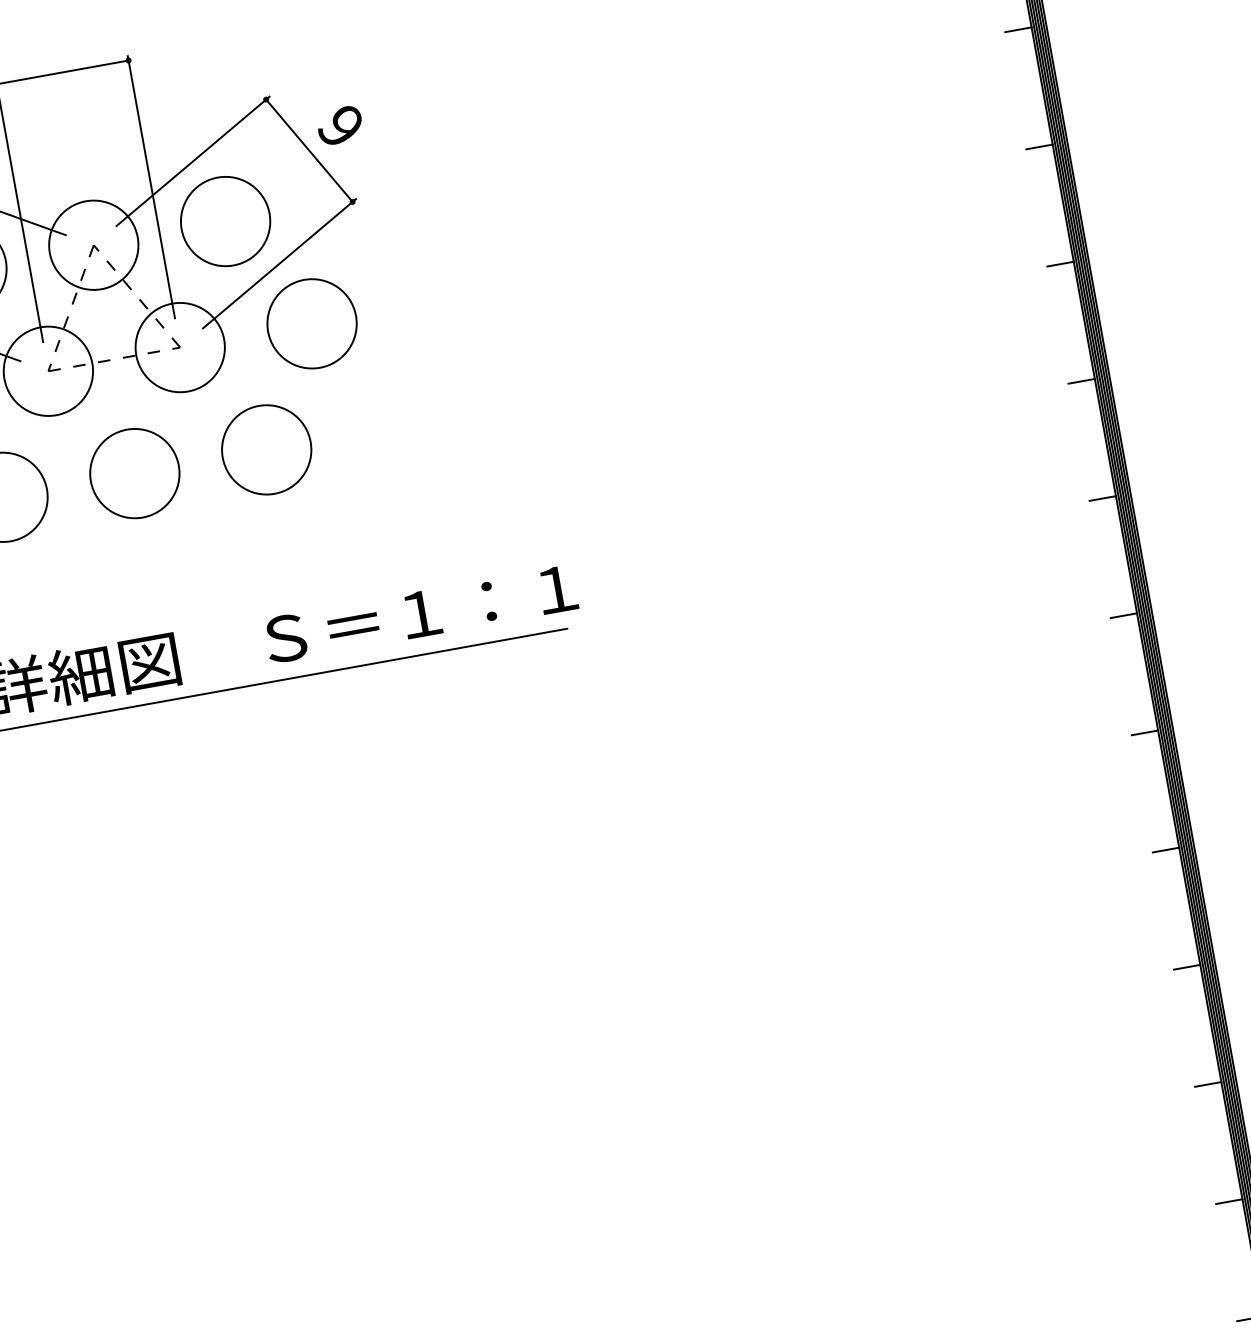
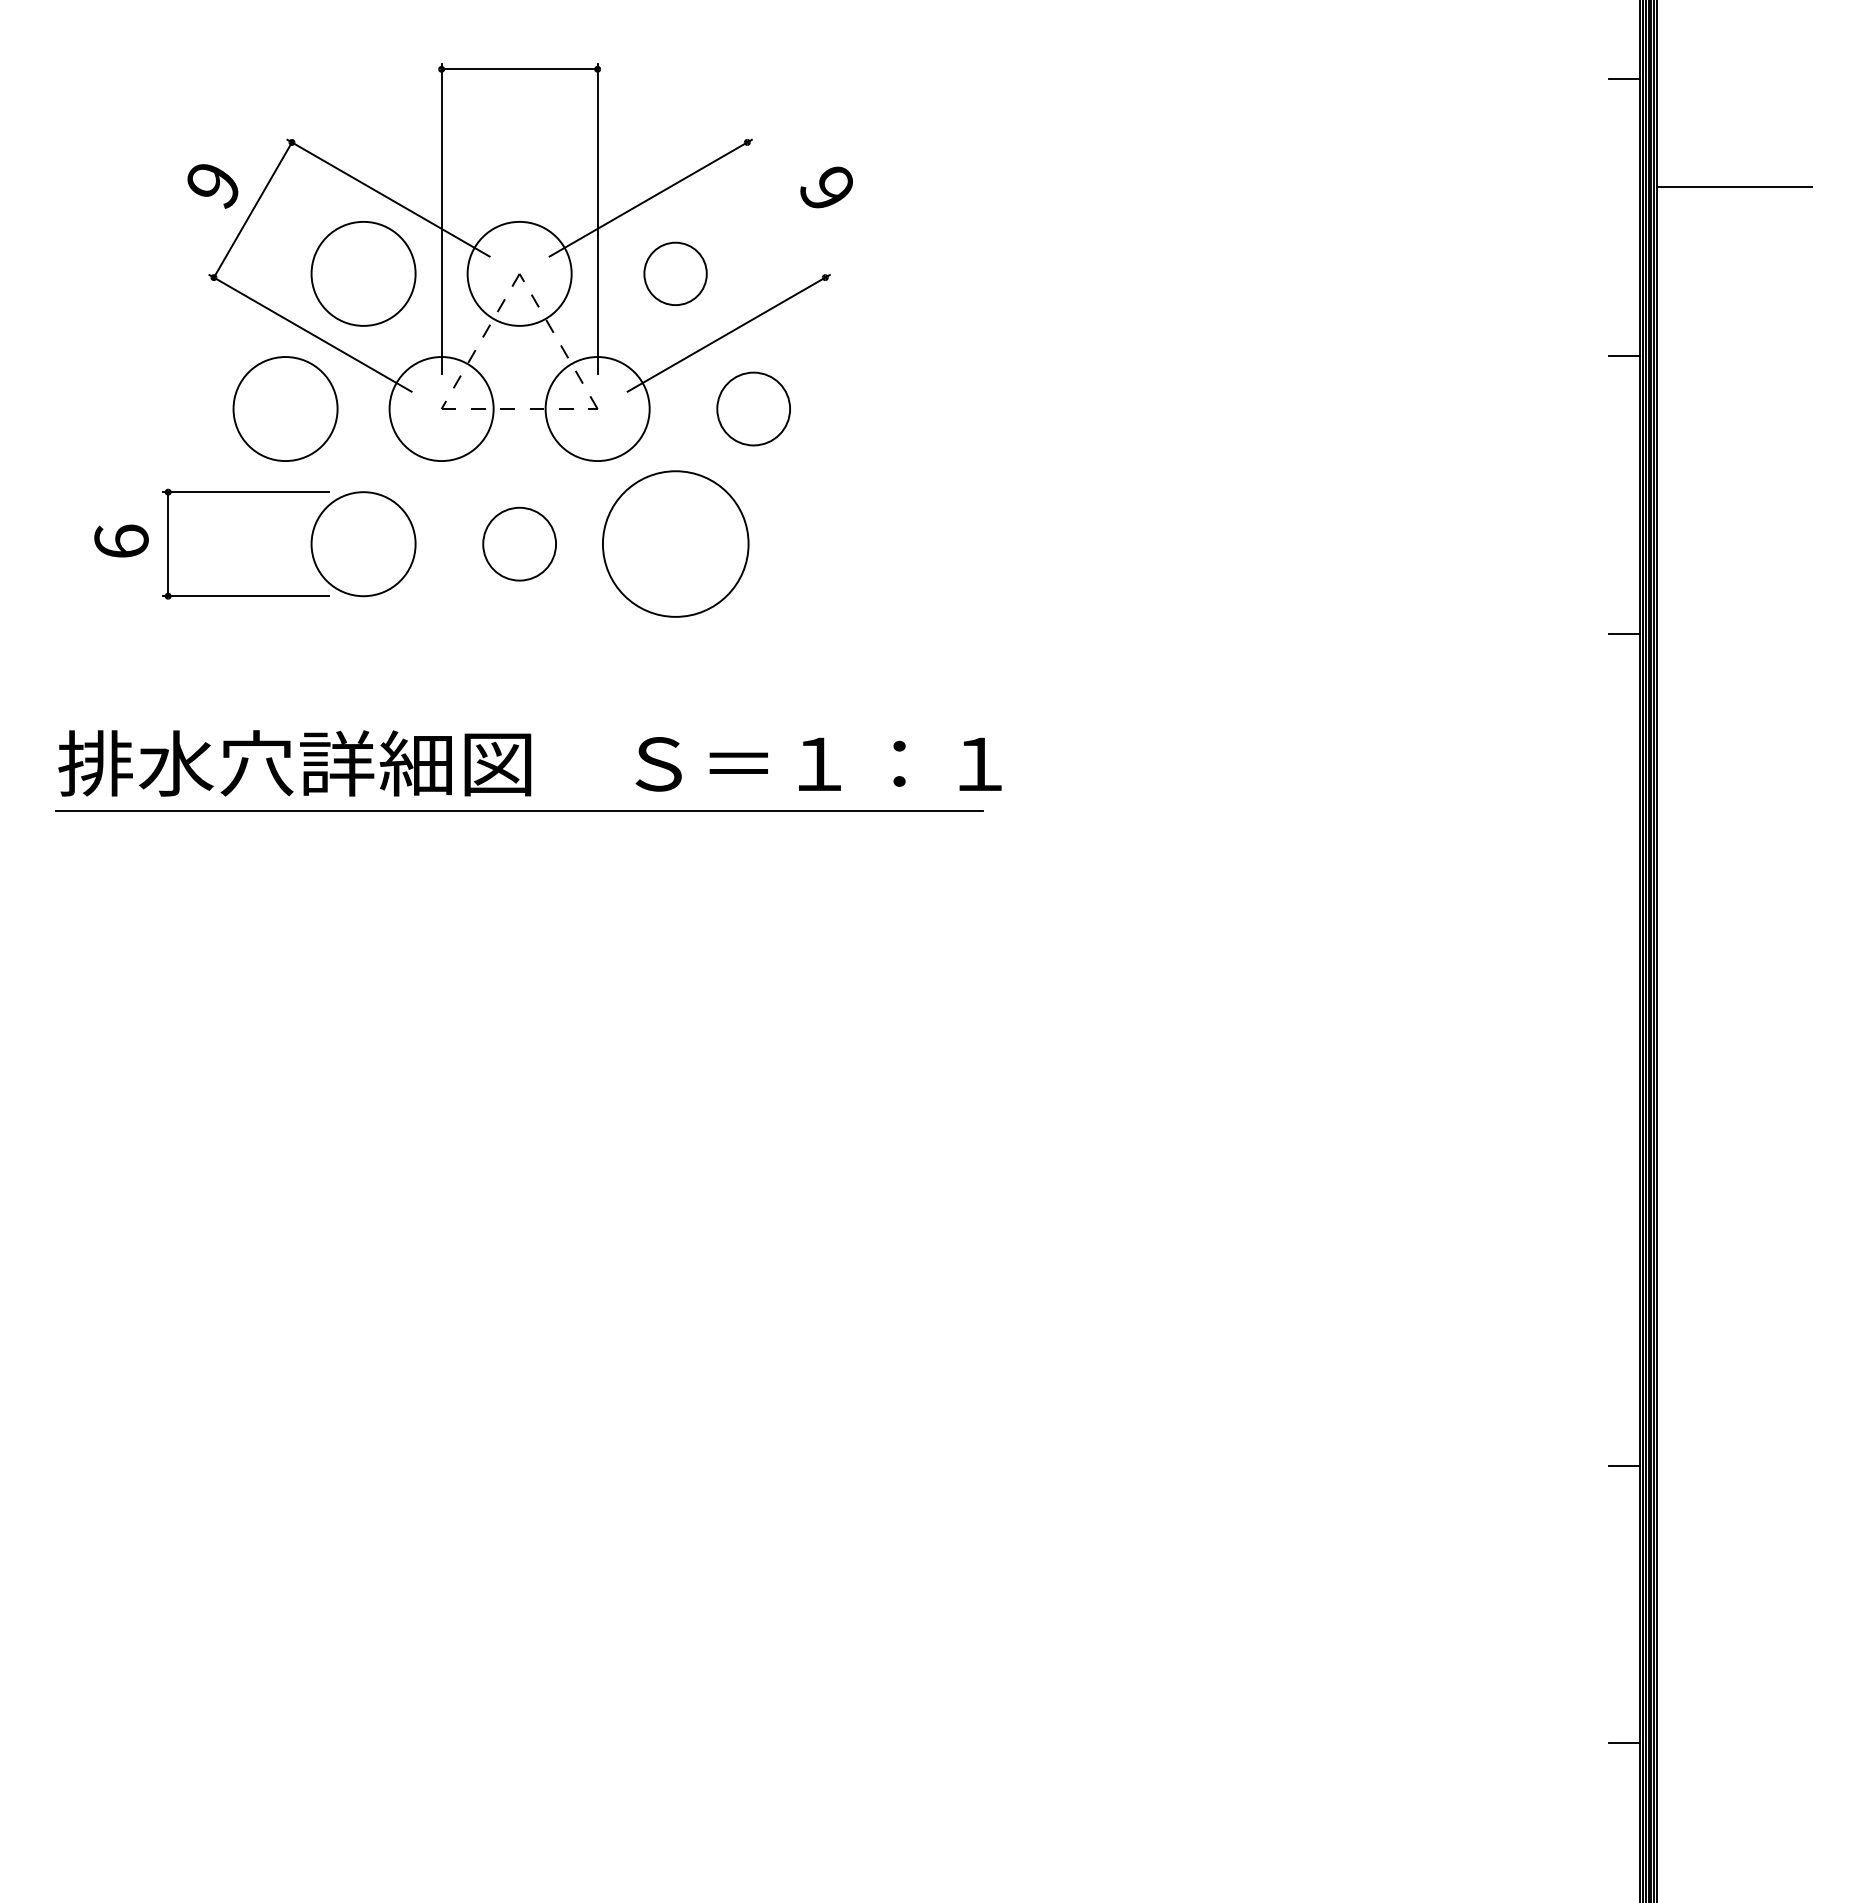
line: (1017, 29) -> (1623, 217), removed
line: (309, 150) -> (786, 209), removed
circle: (225, 221) -> (675, 273), size x0.6
line: (1060, 264) -> (1623, 495), removed
circle: (311, 324) -> (753, 409), size x0.7
circle: (266, 450) -> (675, 544), size x1.4
circle: (134, 473) -> (519, 544), size x0.7
line: (1102, 498) -> (1623, 772), removed
line: (1123, 616) -> (1623, 911), removed
line: (1144, 732) -> (1623, 1049), removed
line: (1165, 850) -> (1623, 1188), removed
line: (1186, 967) -> (1623, 1327), removed
line: (1228, 1201) -> (1623, 1604), removed

